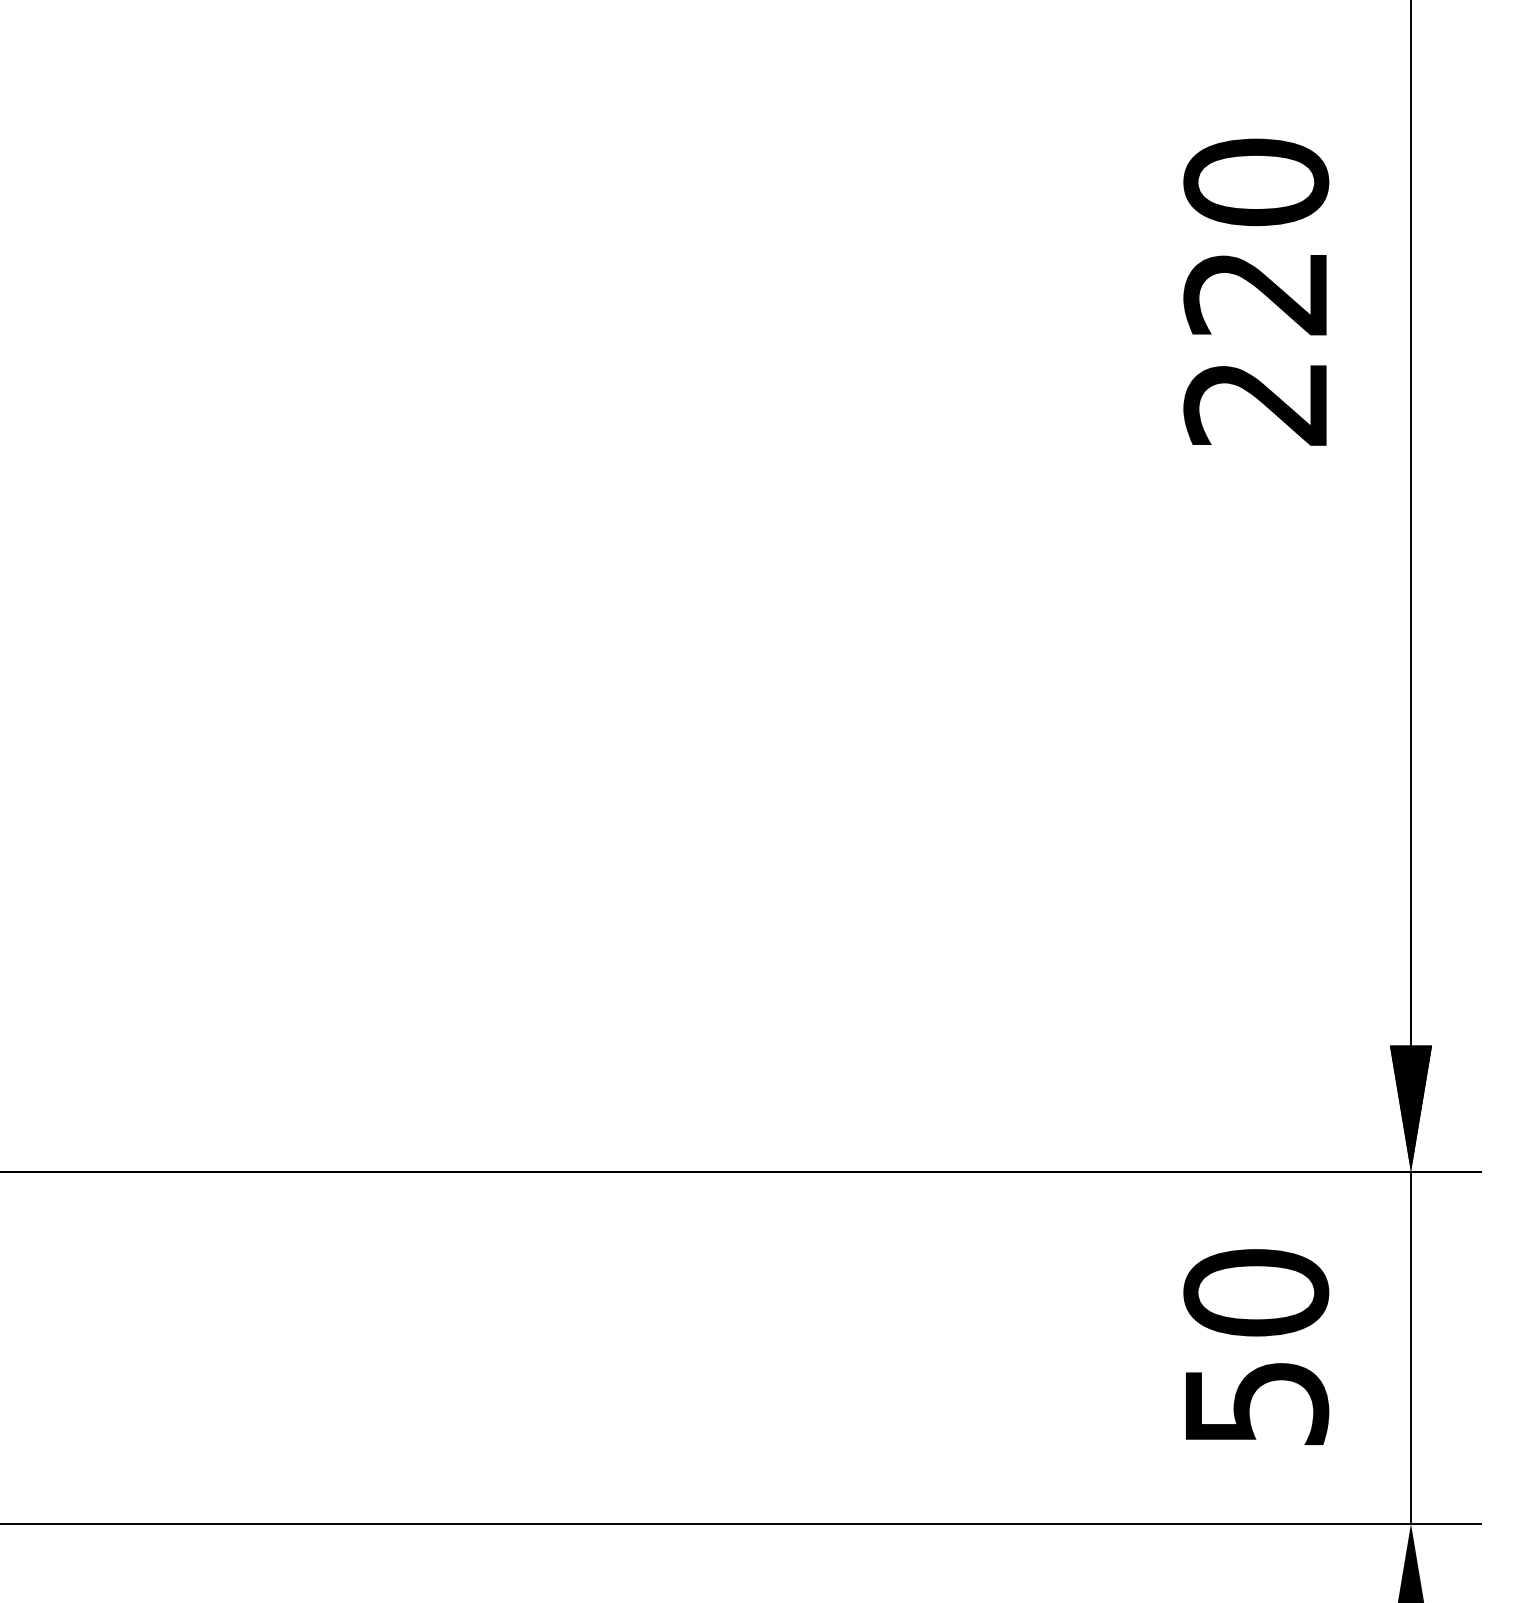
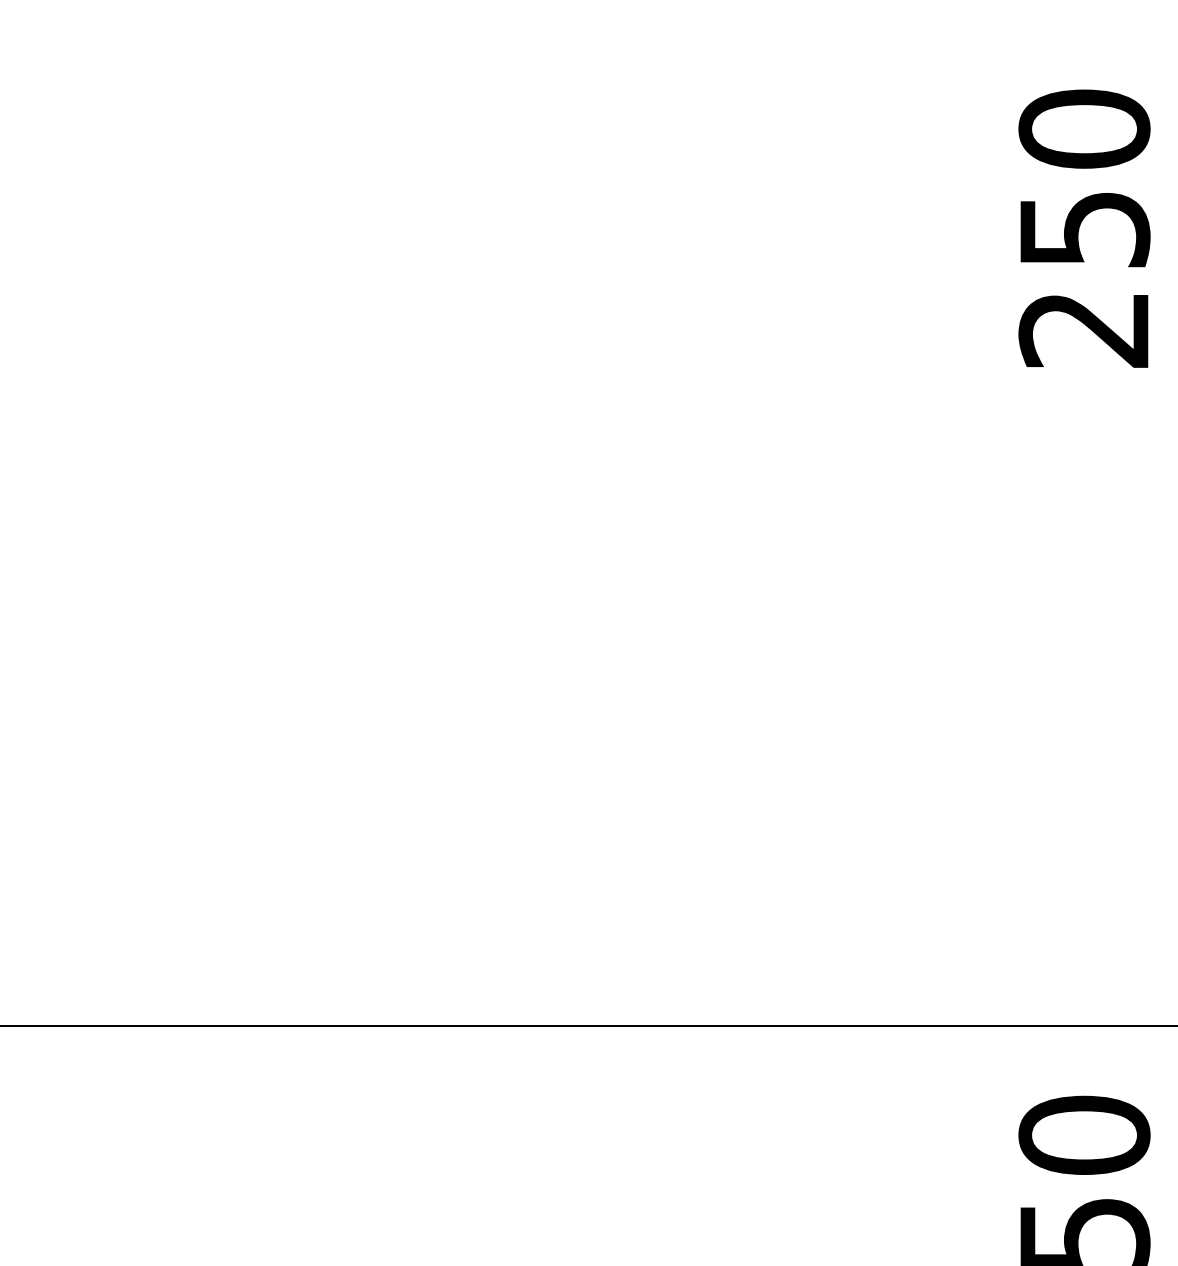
text: (1256, 293) -> (1084, 229), 220 -> 250

